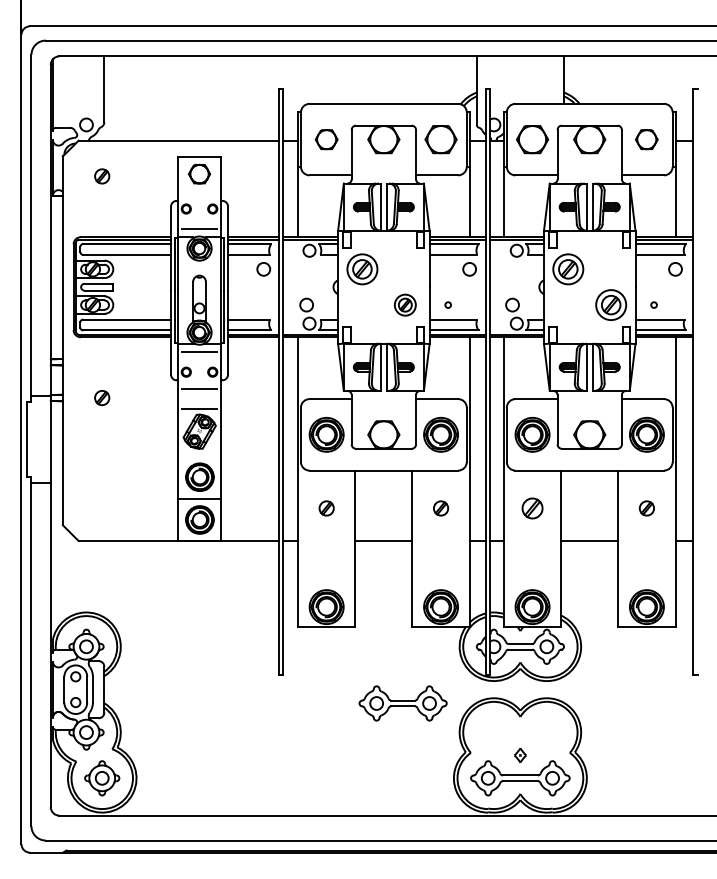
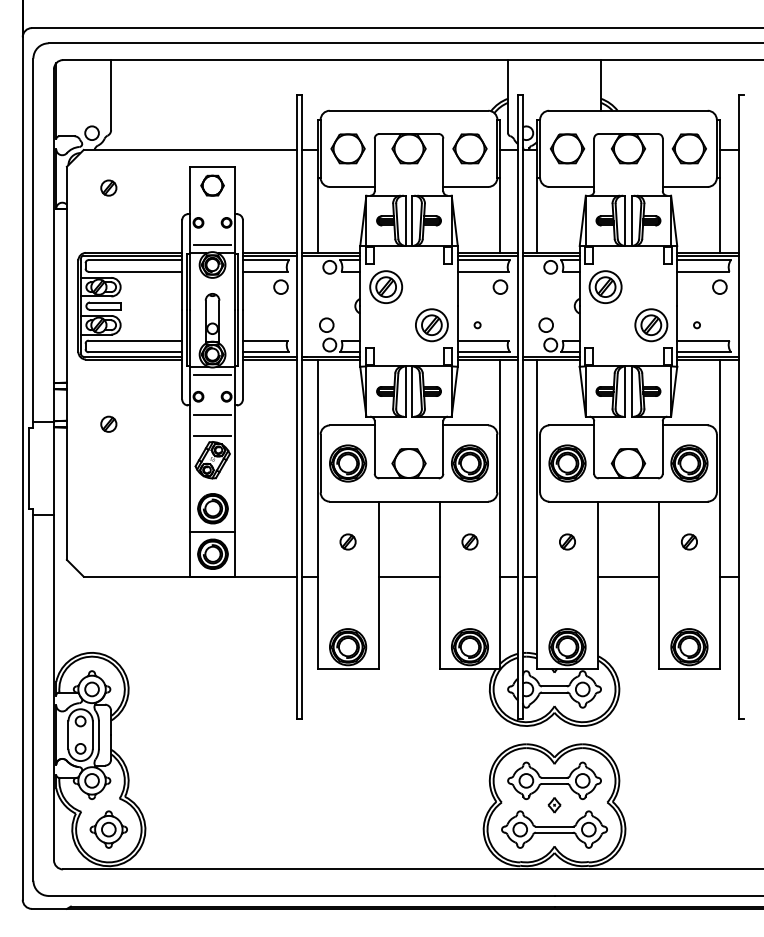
part: (326, 139) -> (347, 148), size x1.43
part: (646, 139) -> (688, 148), size x1.43
part: (404, 305) -> (431, 325), size x1.43
part: (532, 507) -> (567, 541), size x0.71
part: (403, 703) -> (554, 780), moved

